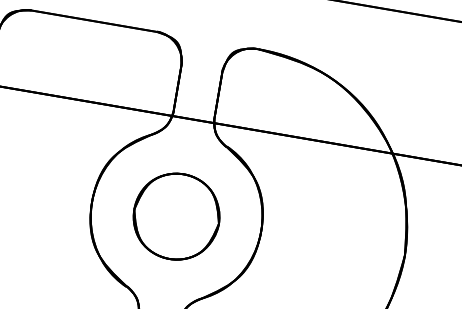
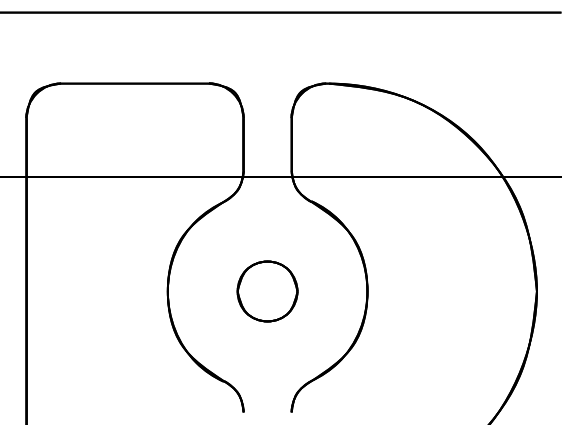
part: (176, 216) -> (267, 291), size x0.6

